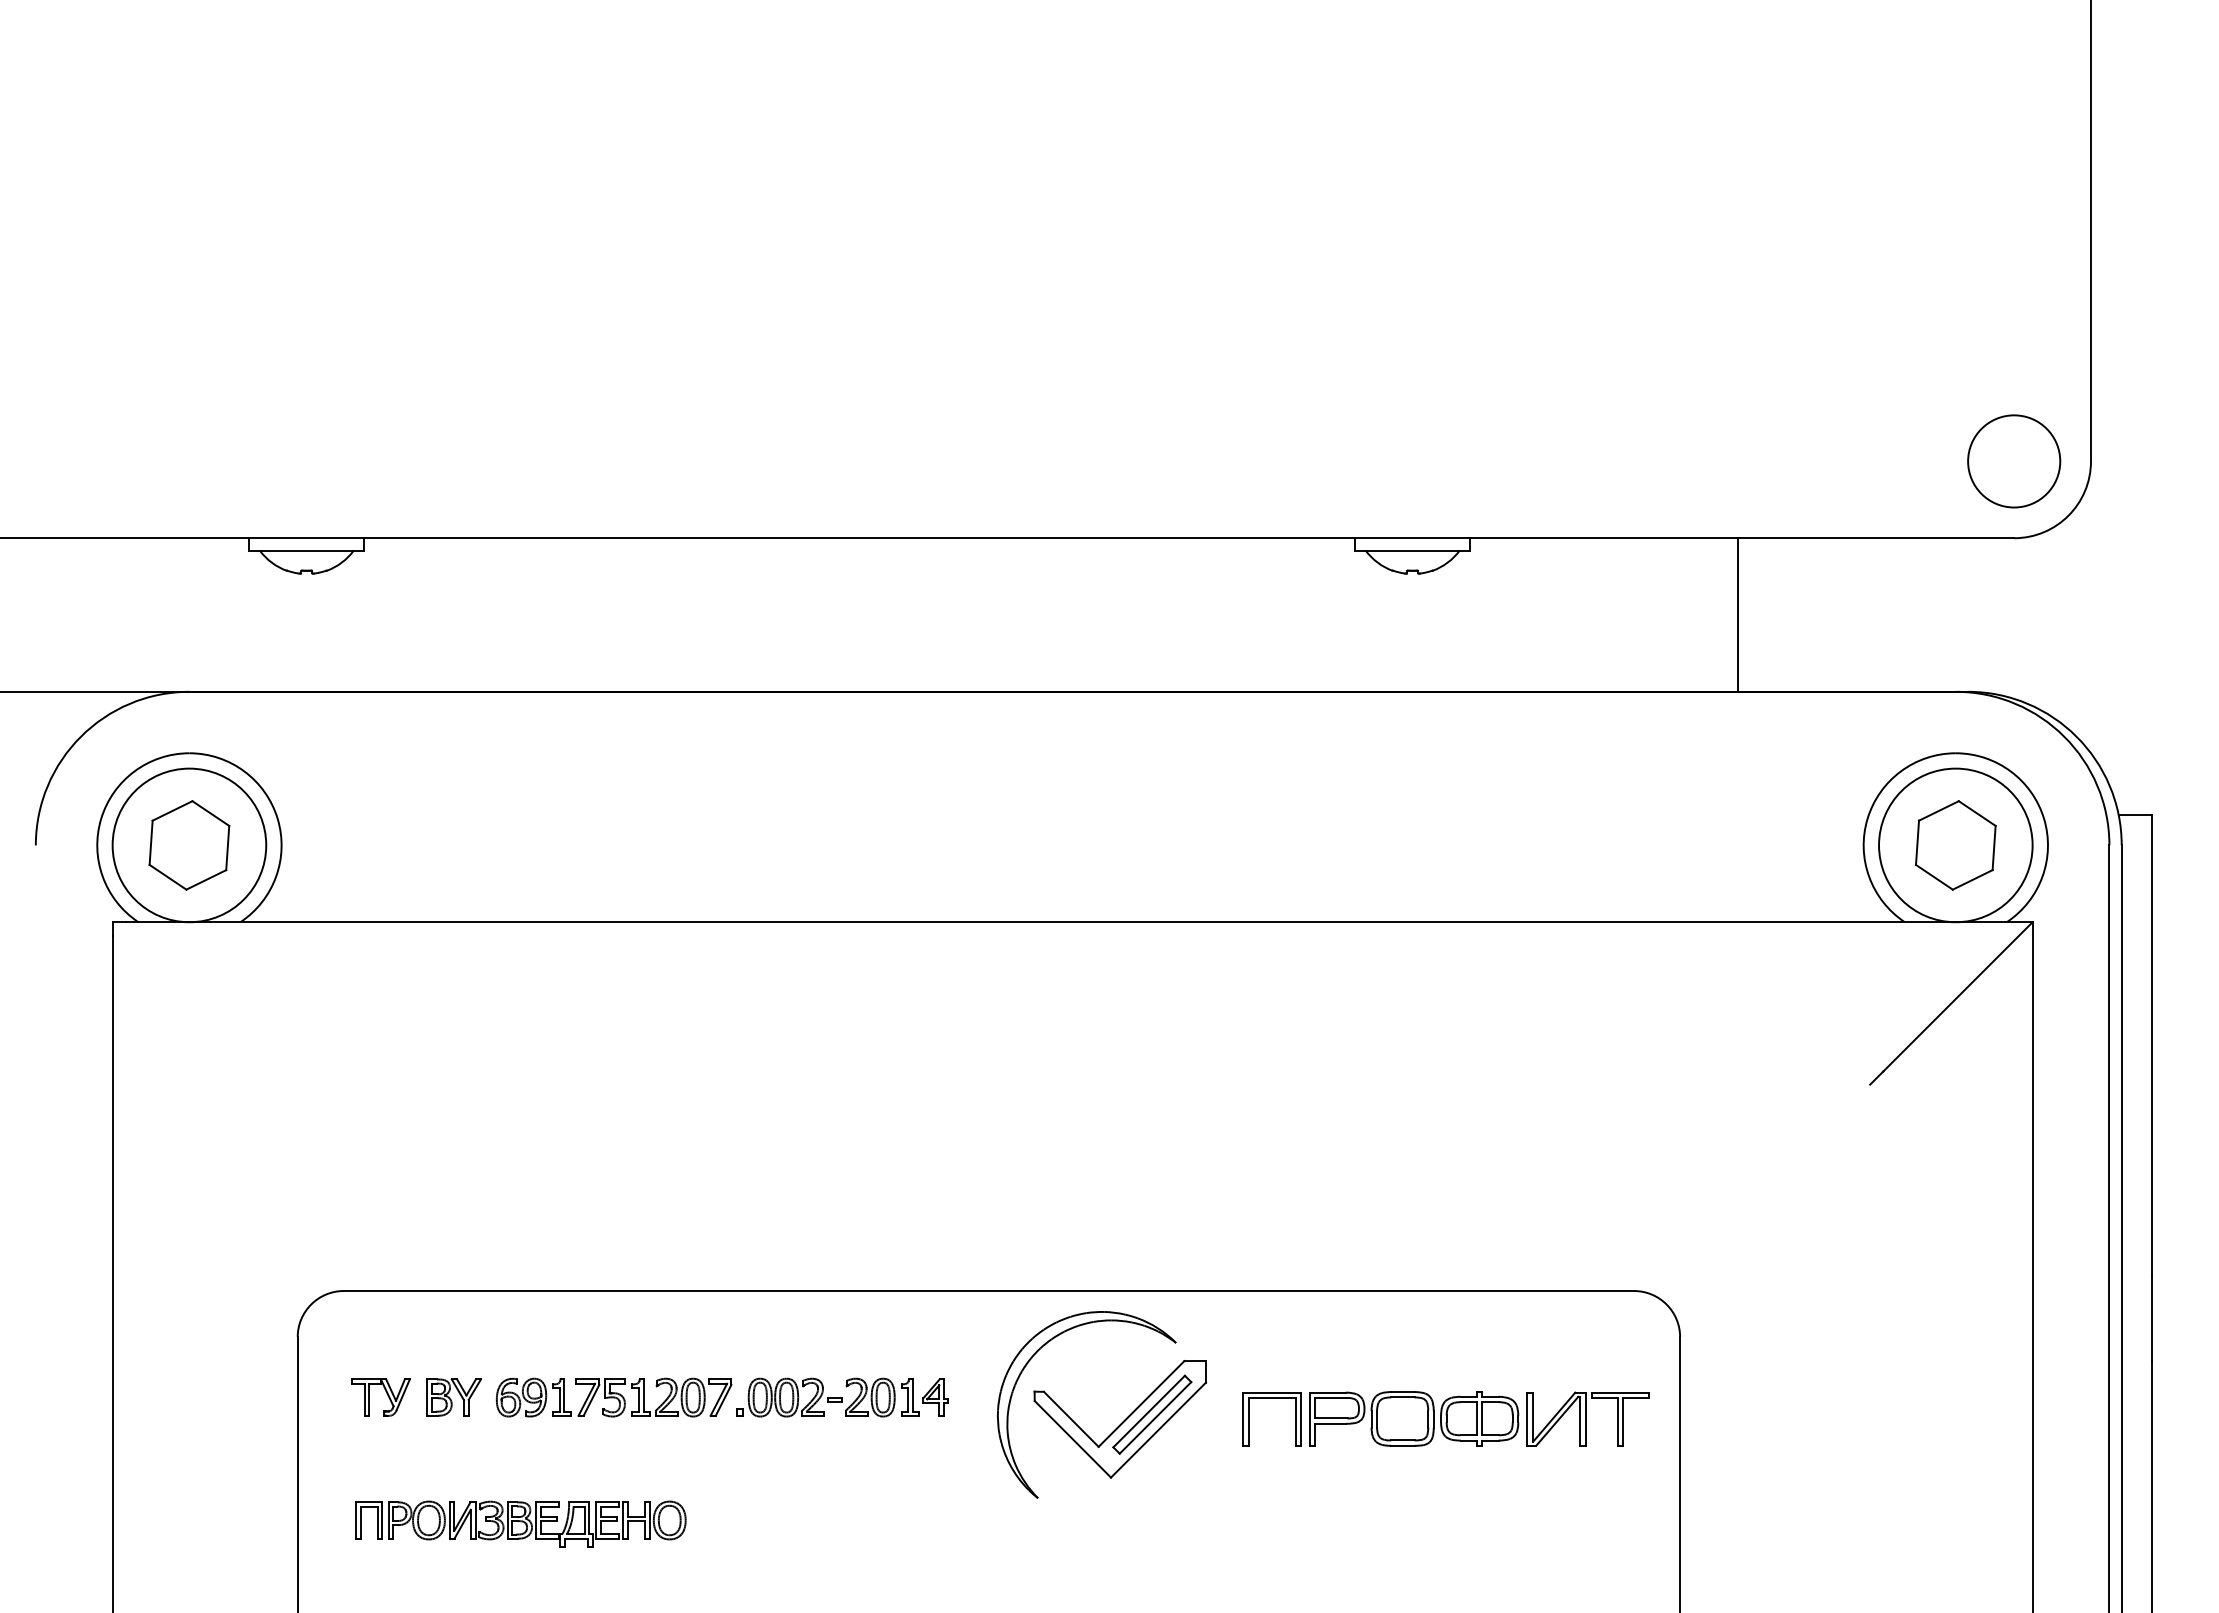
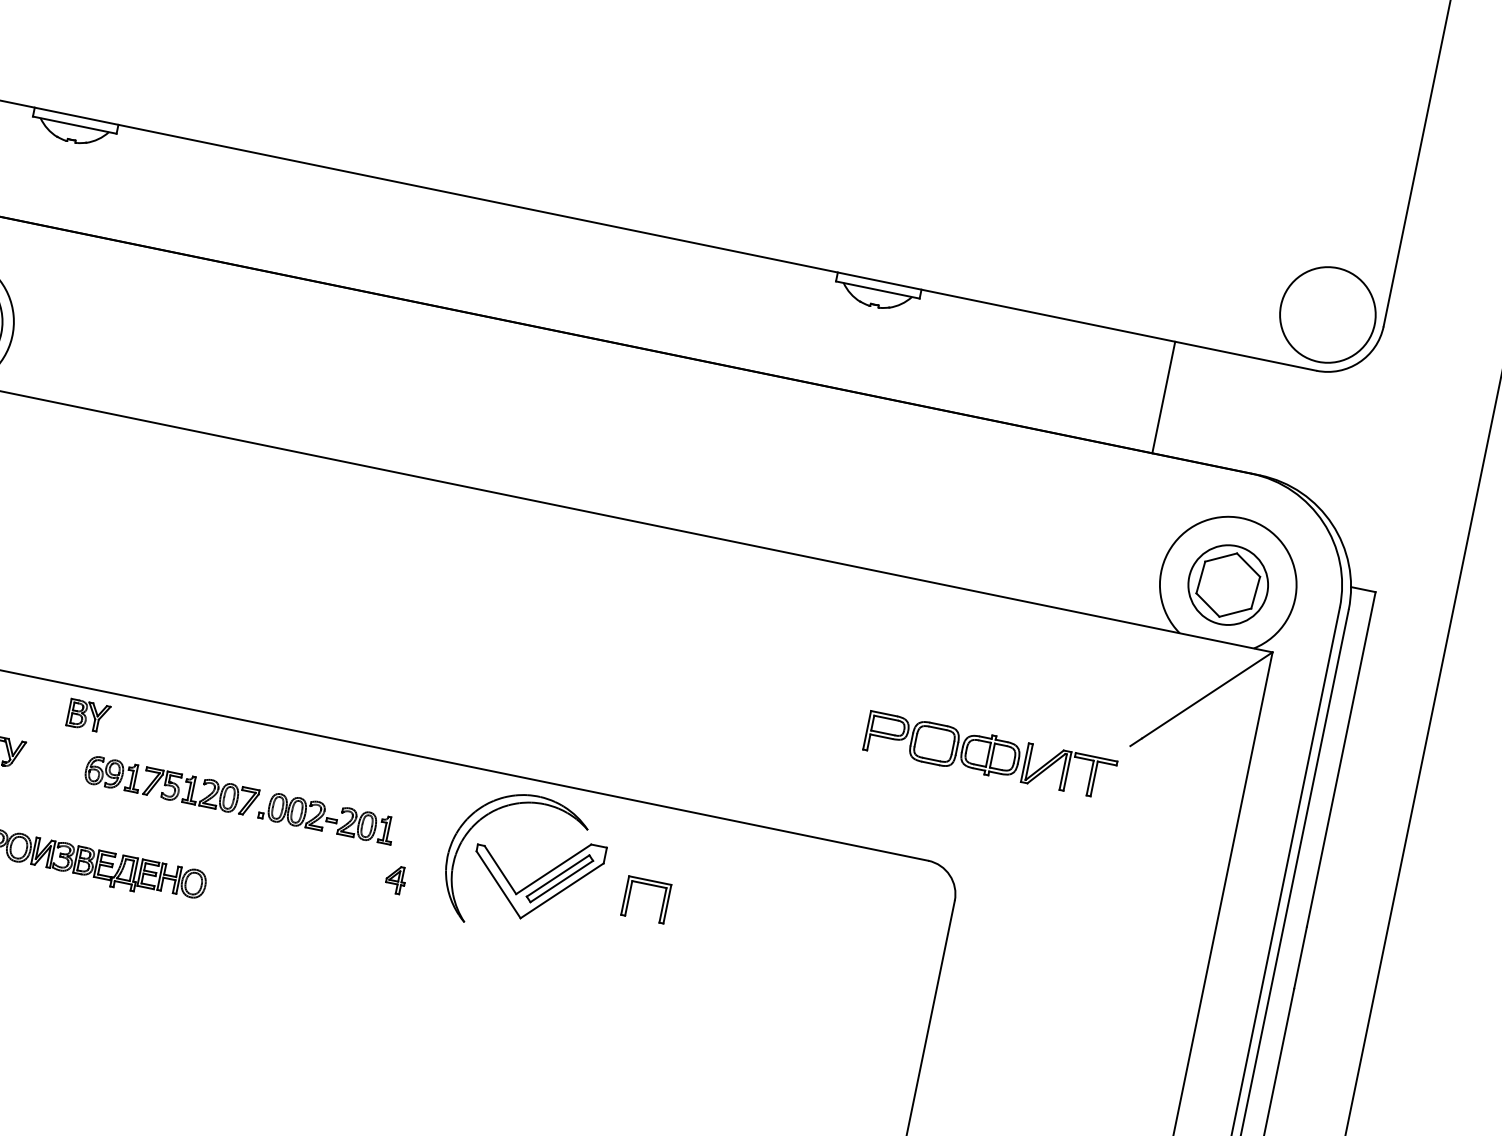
circle: (2014, 461) -> (1328, 315), size x1.4
line: (1737, 614) -> (1163, 397), moved
circle: (1955, 845) -> (1228, 585), size x0.7
part: (453, 1397) -> (88, 715), moved
part: (935, 1397) -> (395, 879), moved
part: (1479, 1418) -> (990, 755), moved

